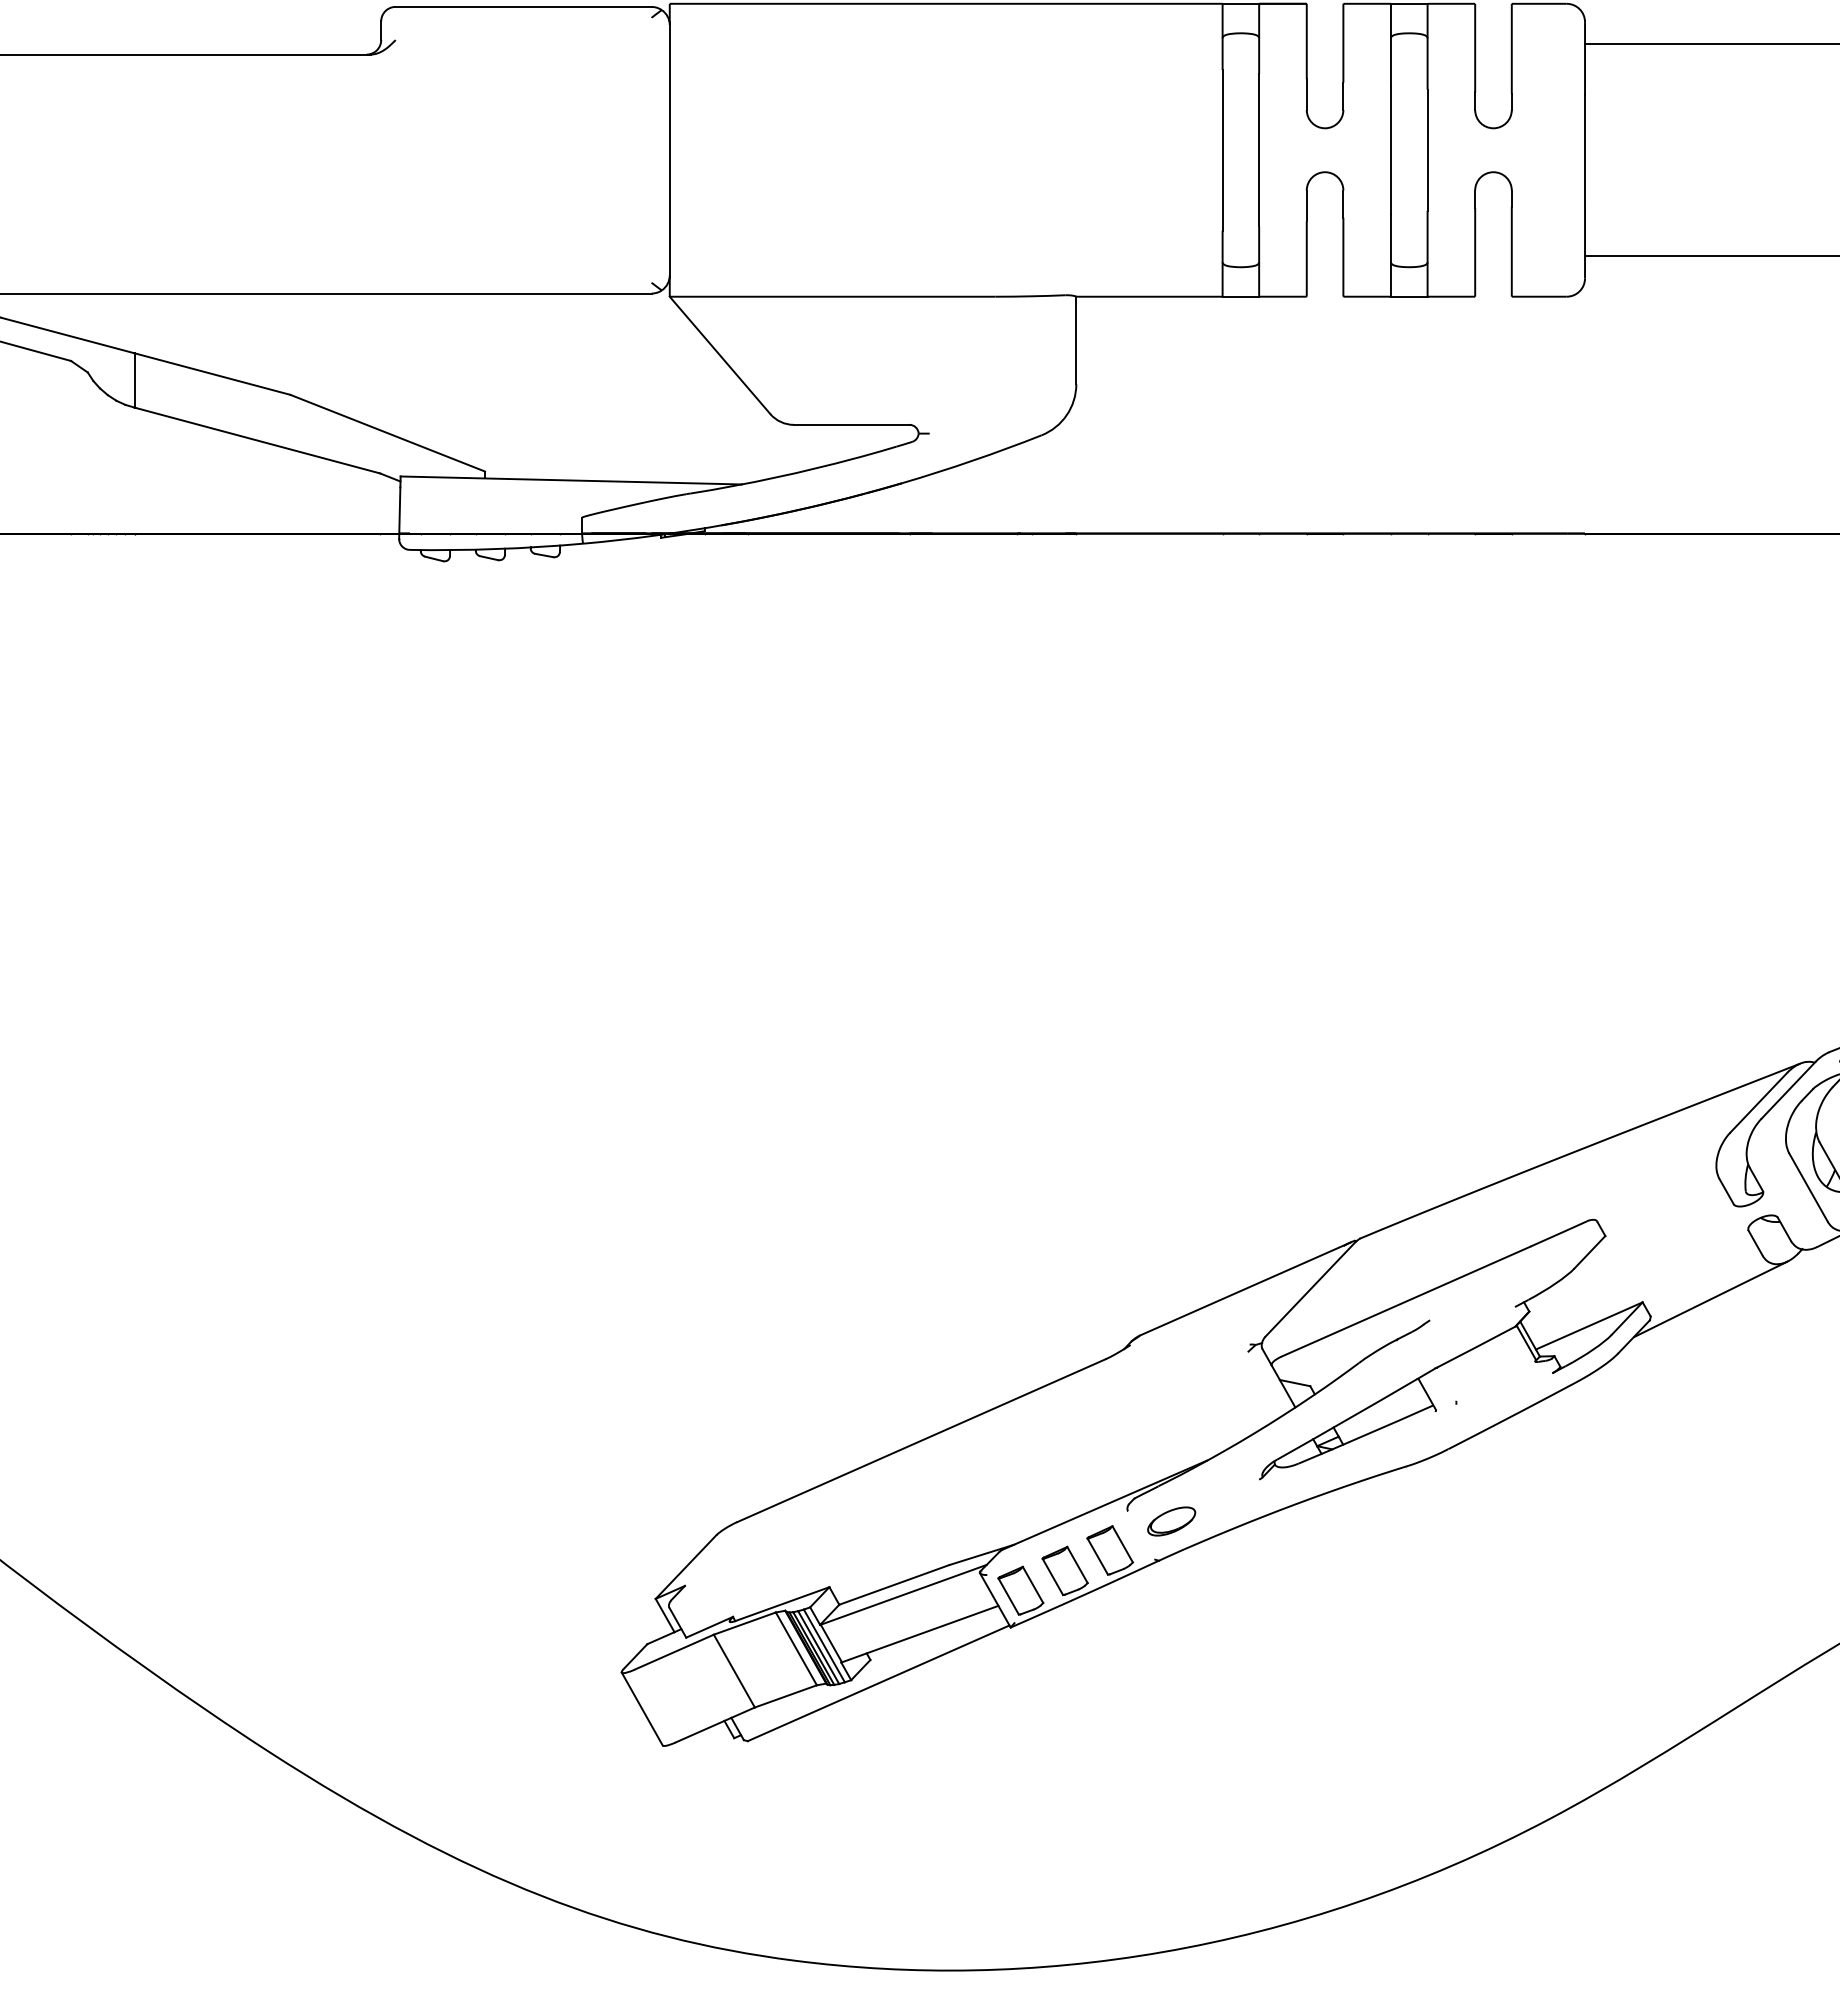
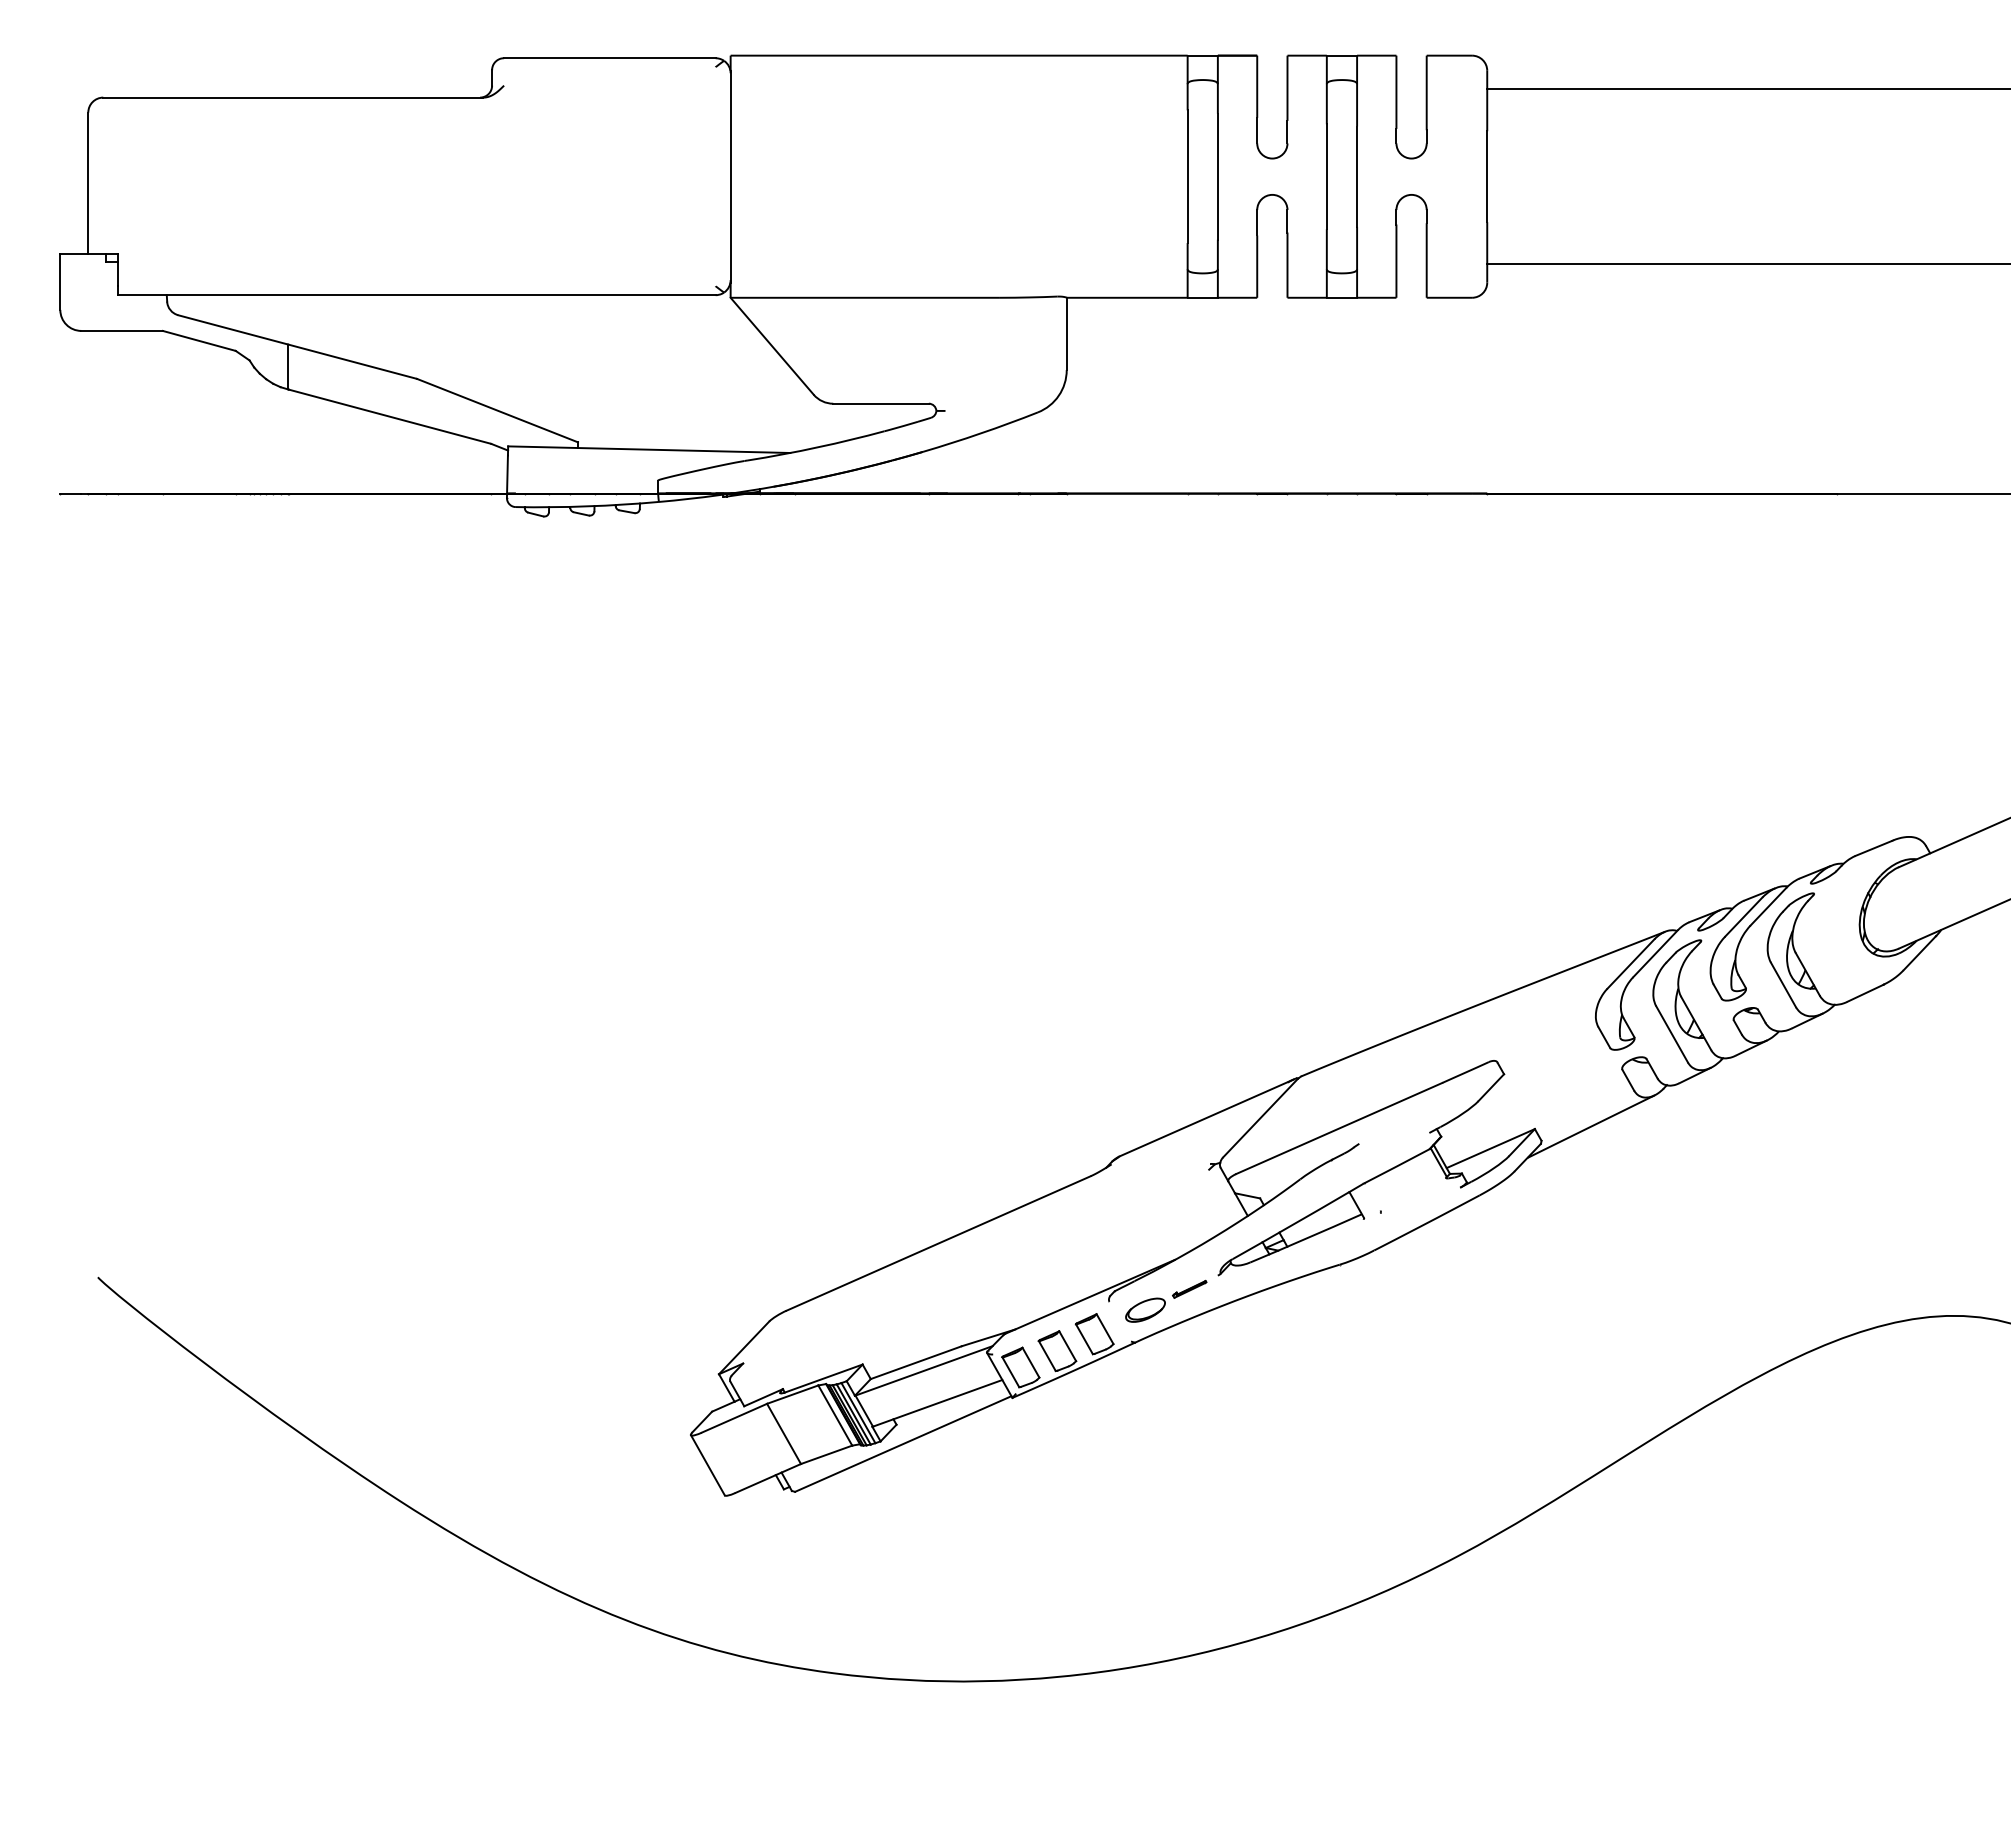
part: (1224, 1495) -> (1189, 1288), added

